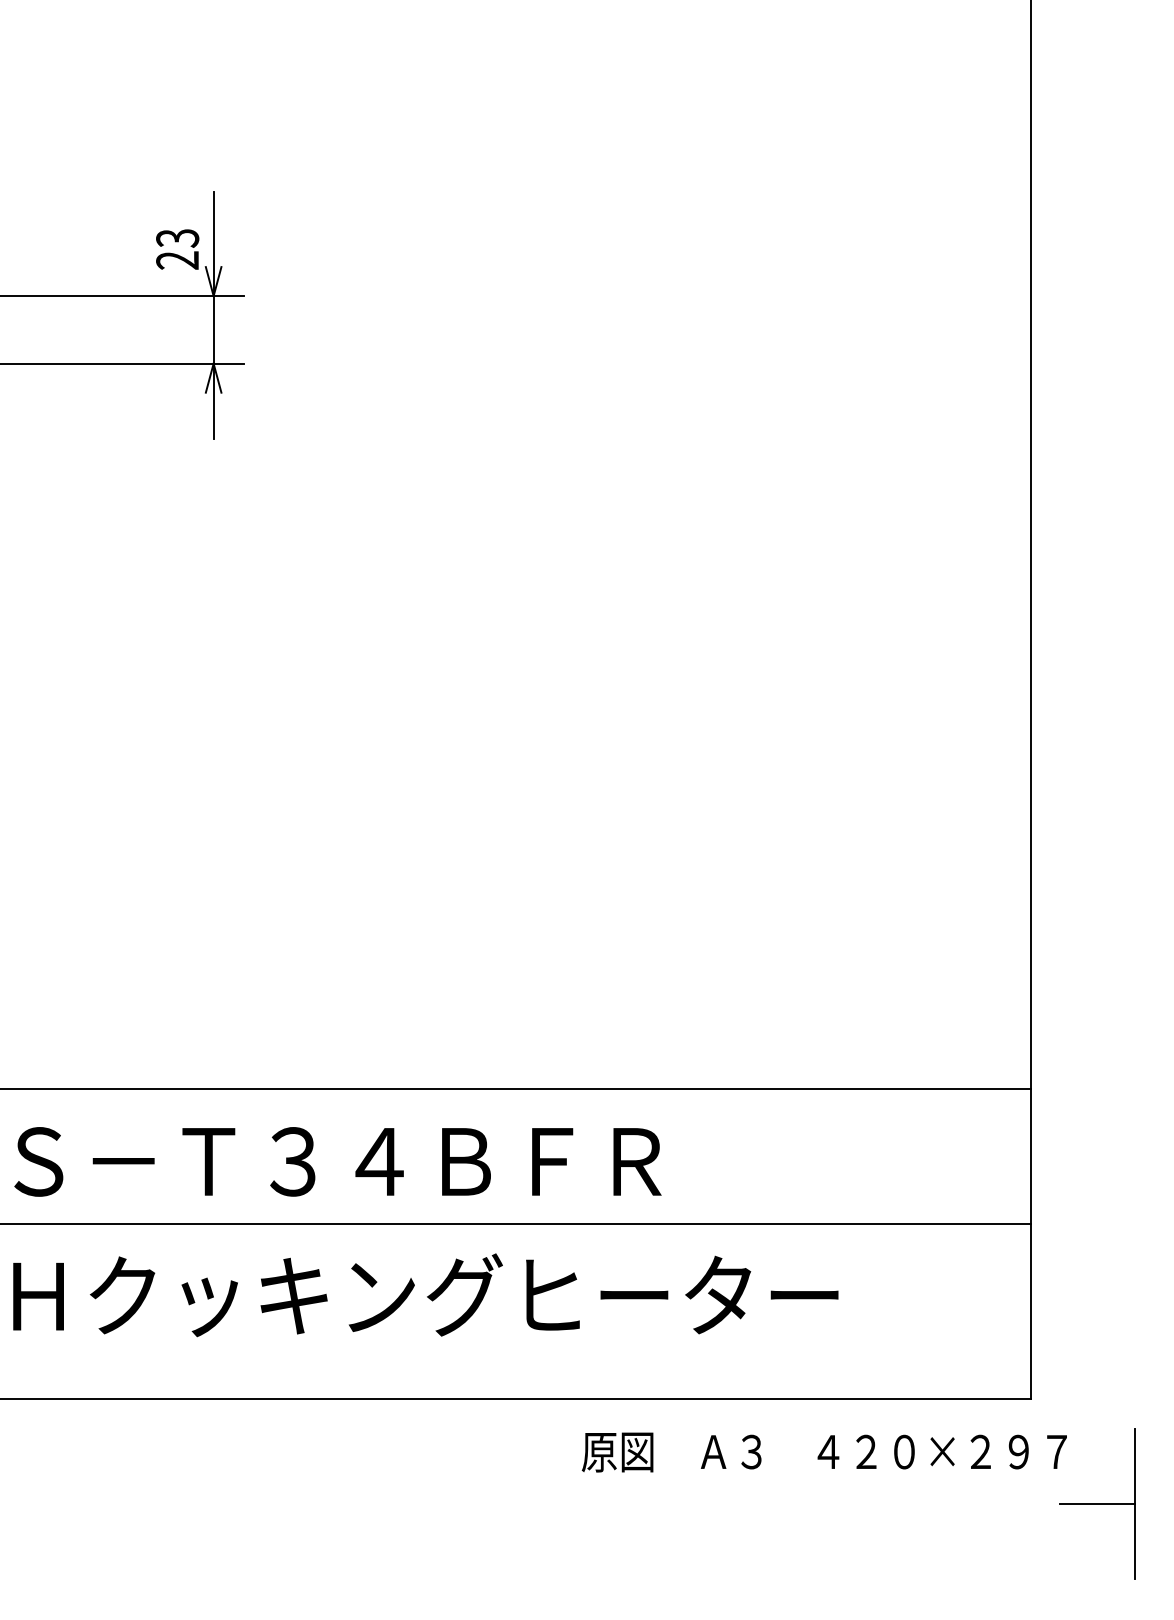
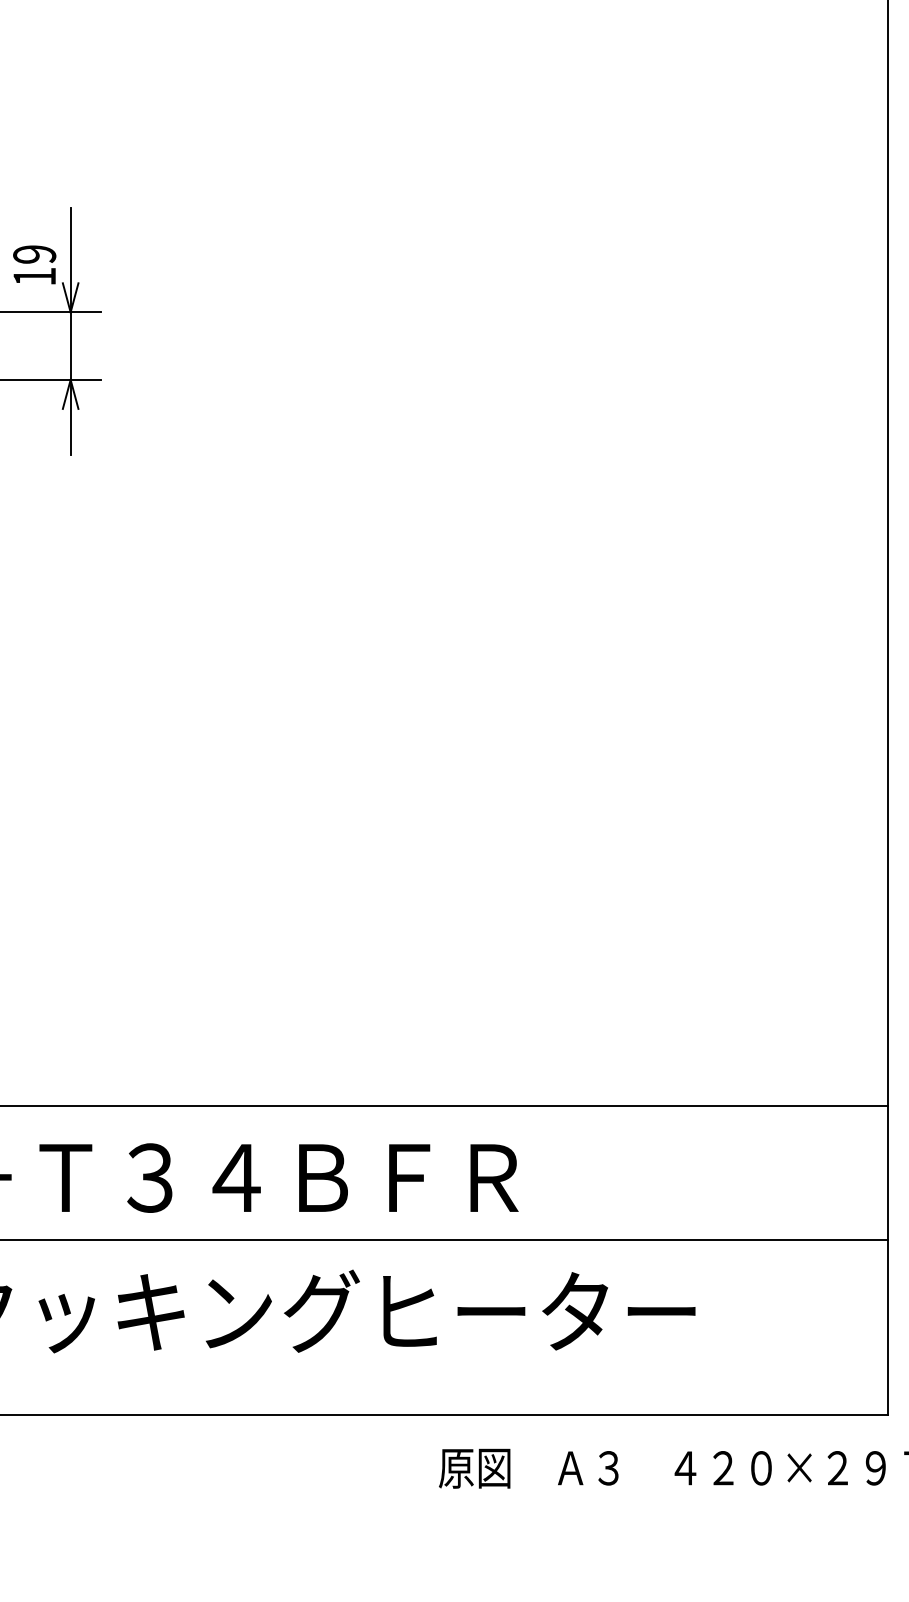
text: (177, 249) -> (34, 265), 23 -> 19

